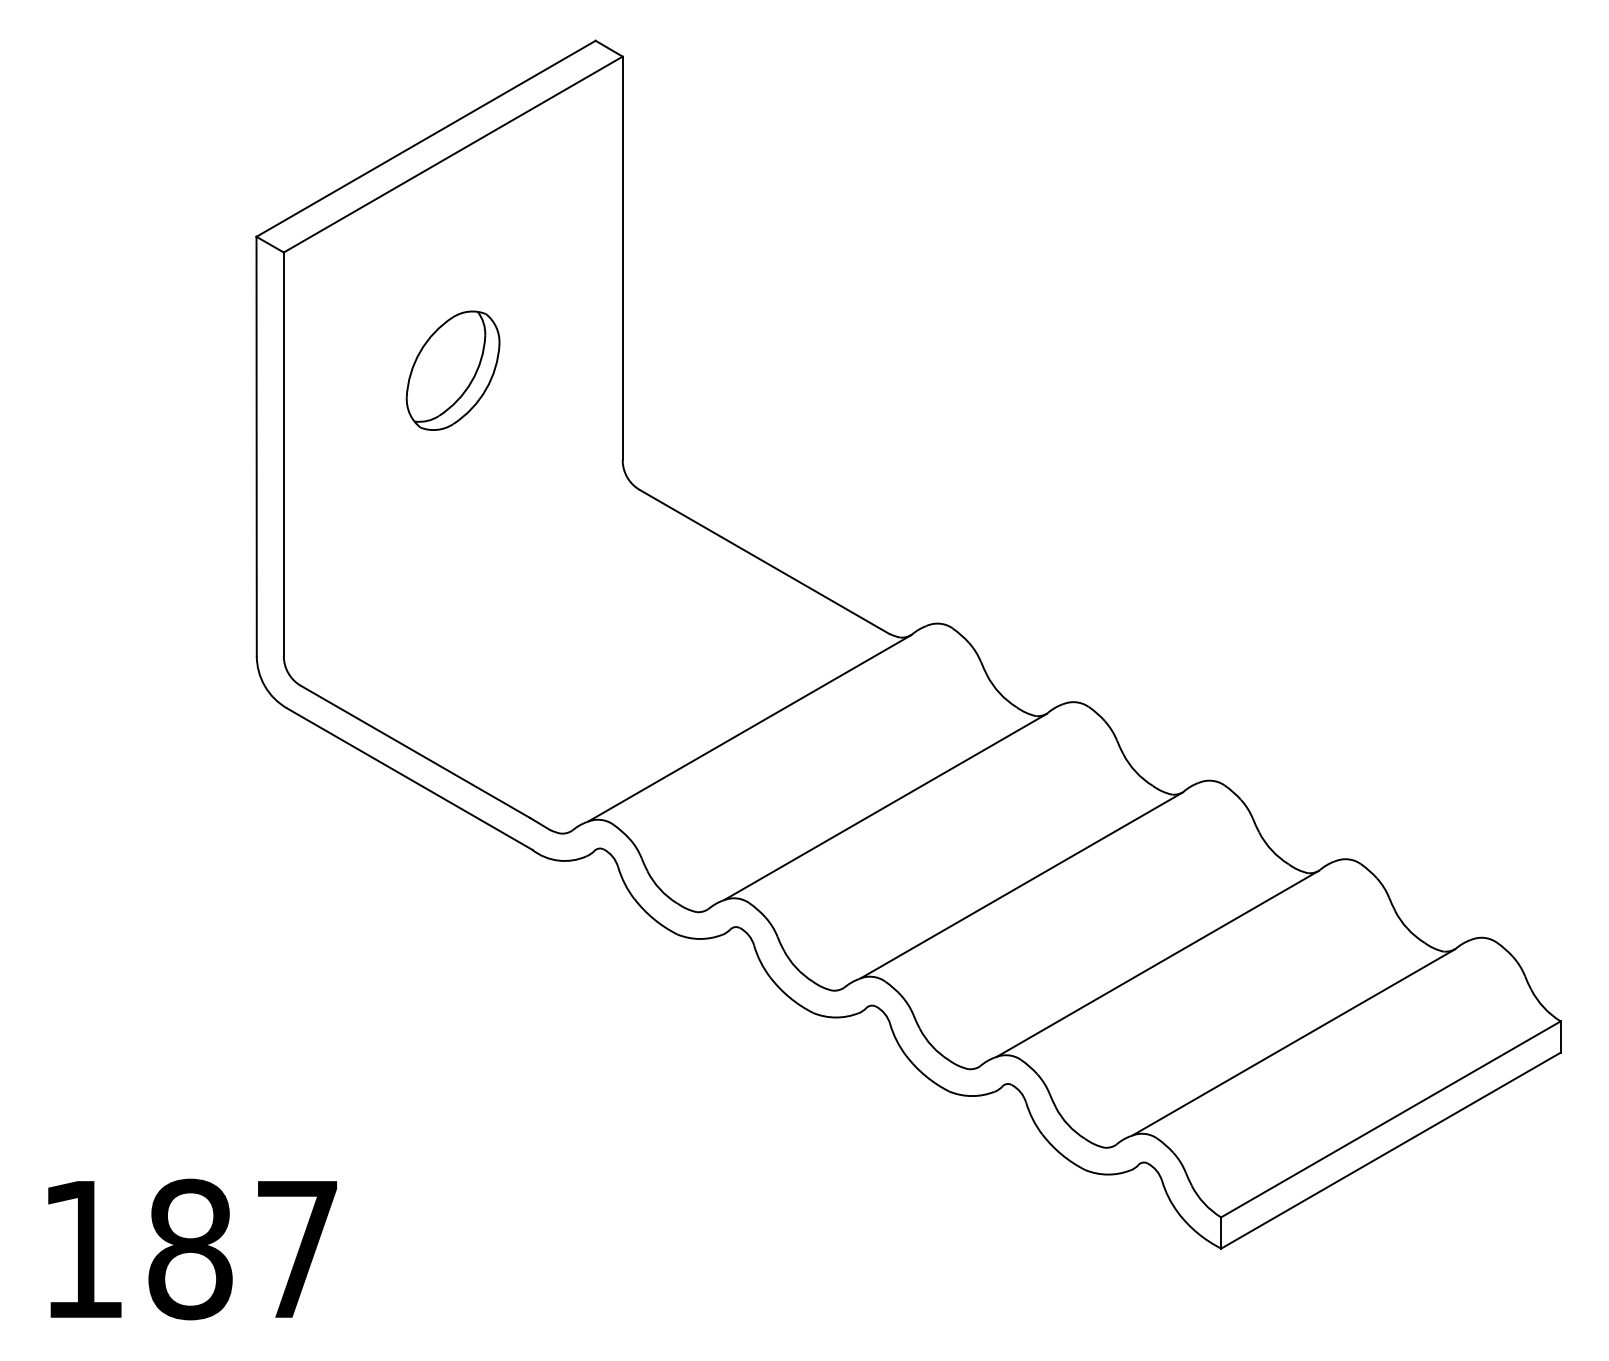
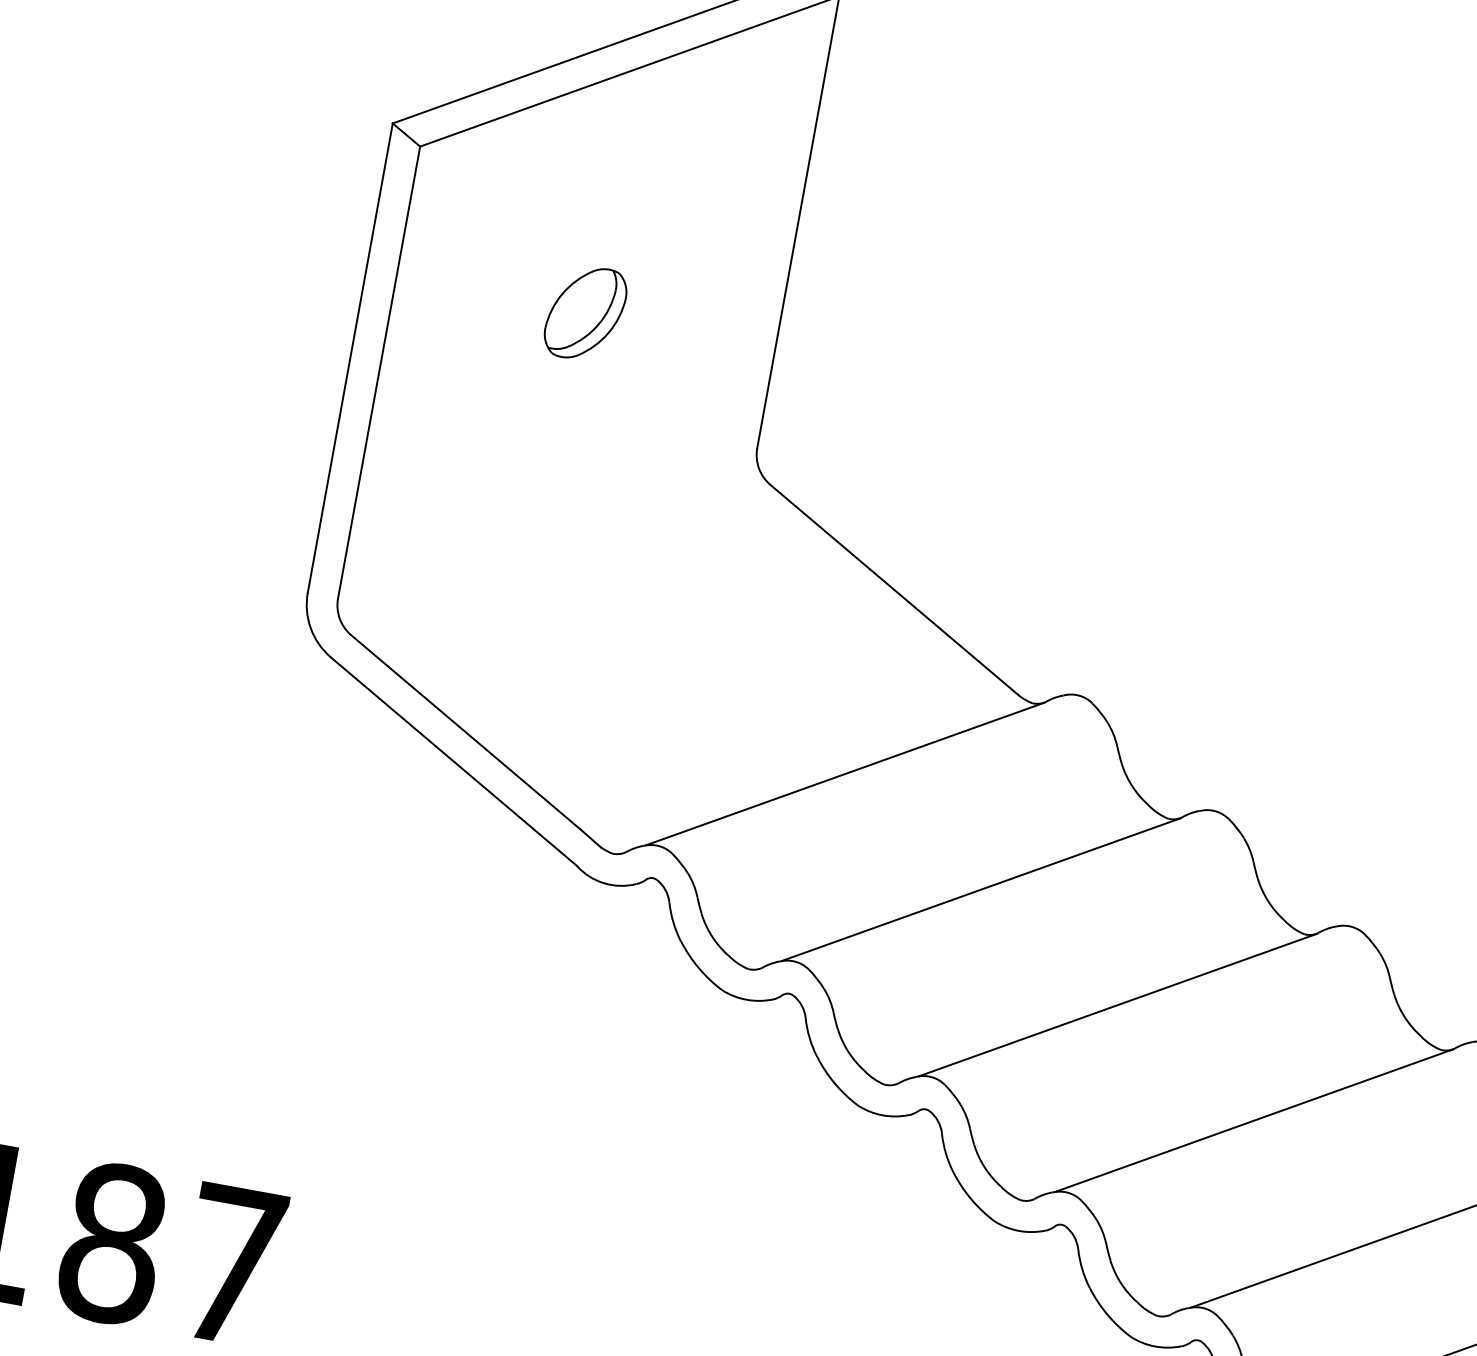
part: (452, 370) -> (584, 313), size x0.7

